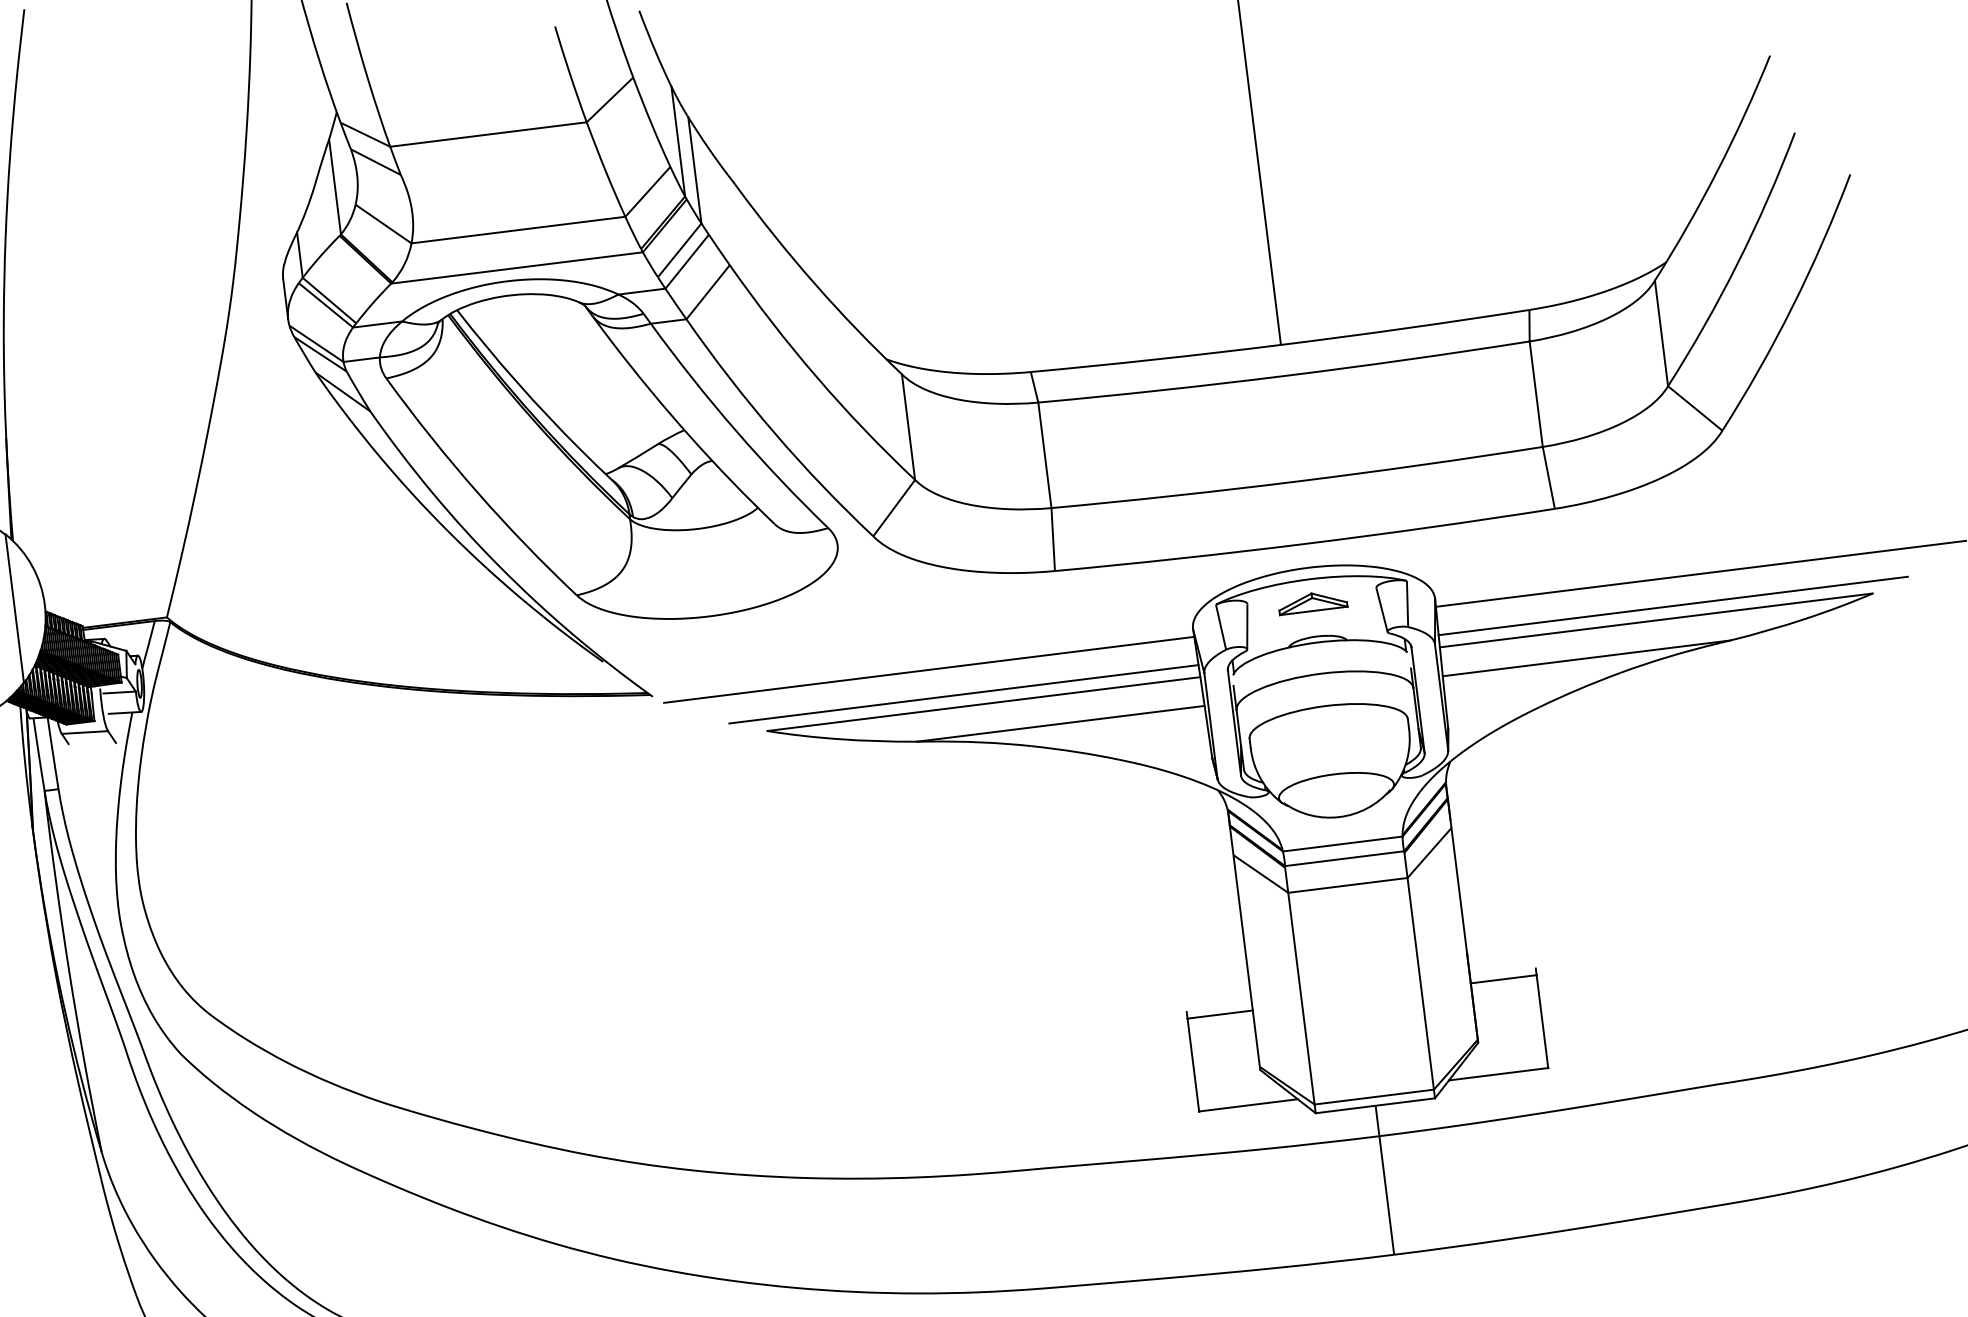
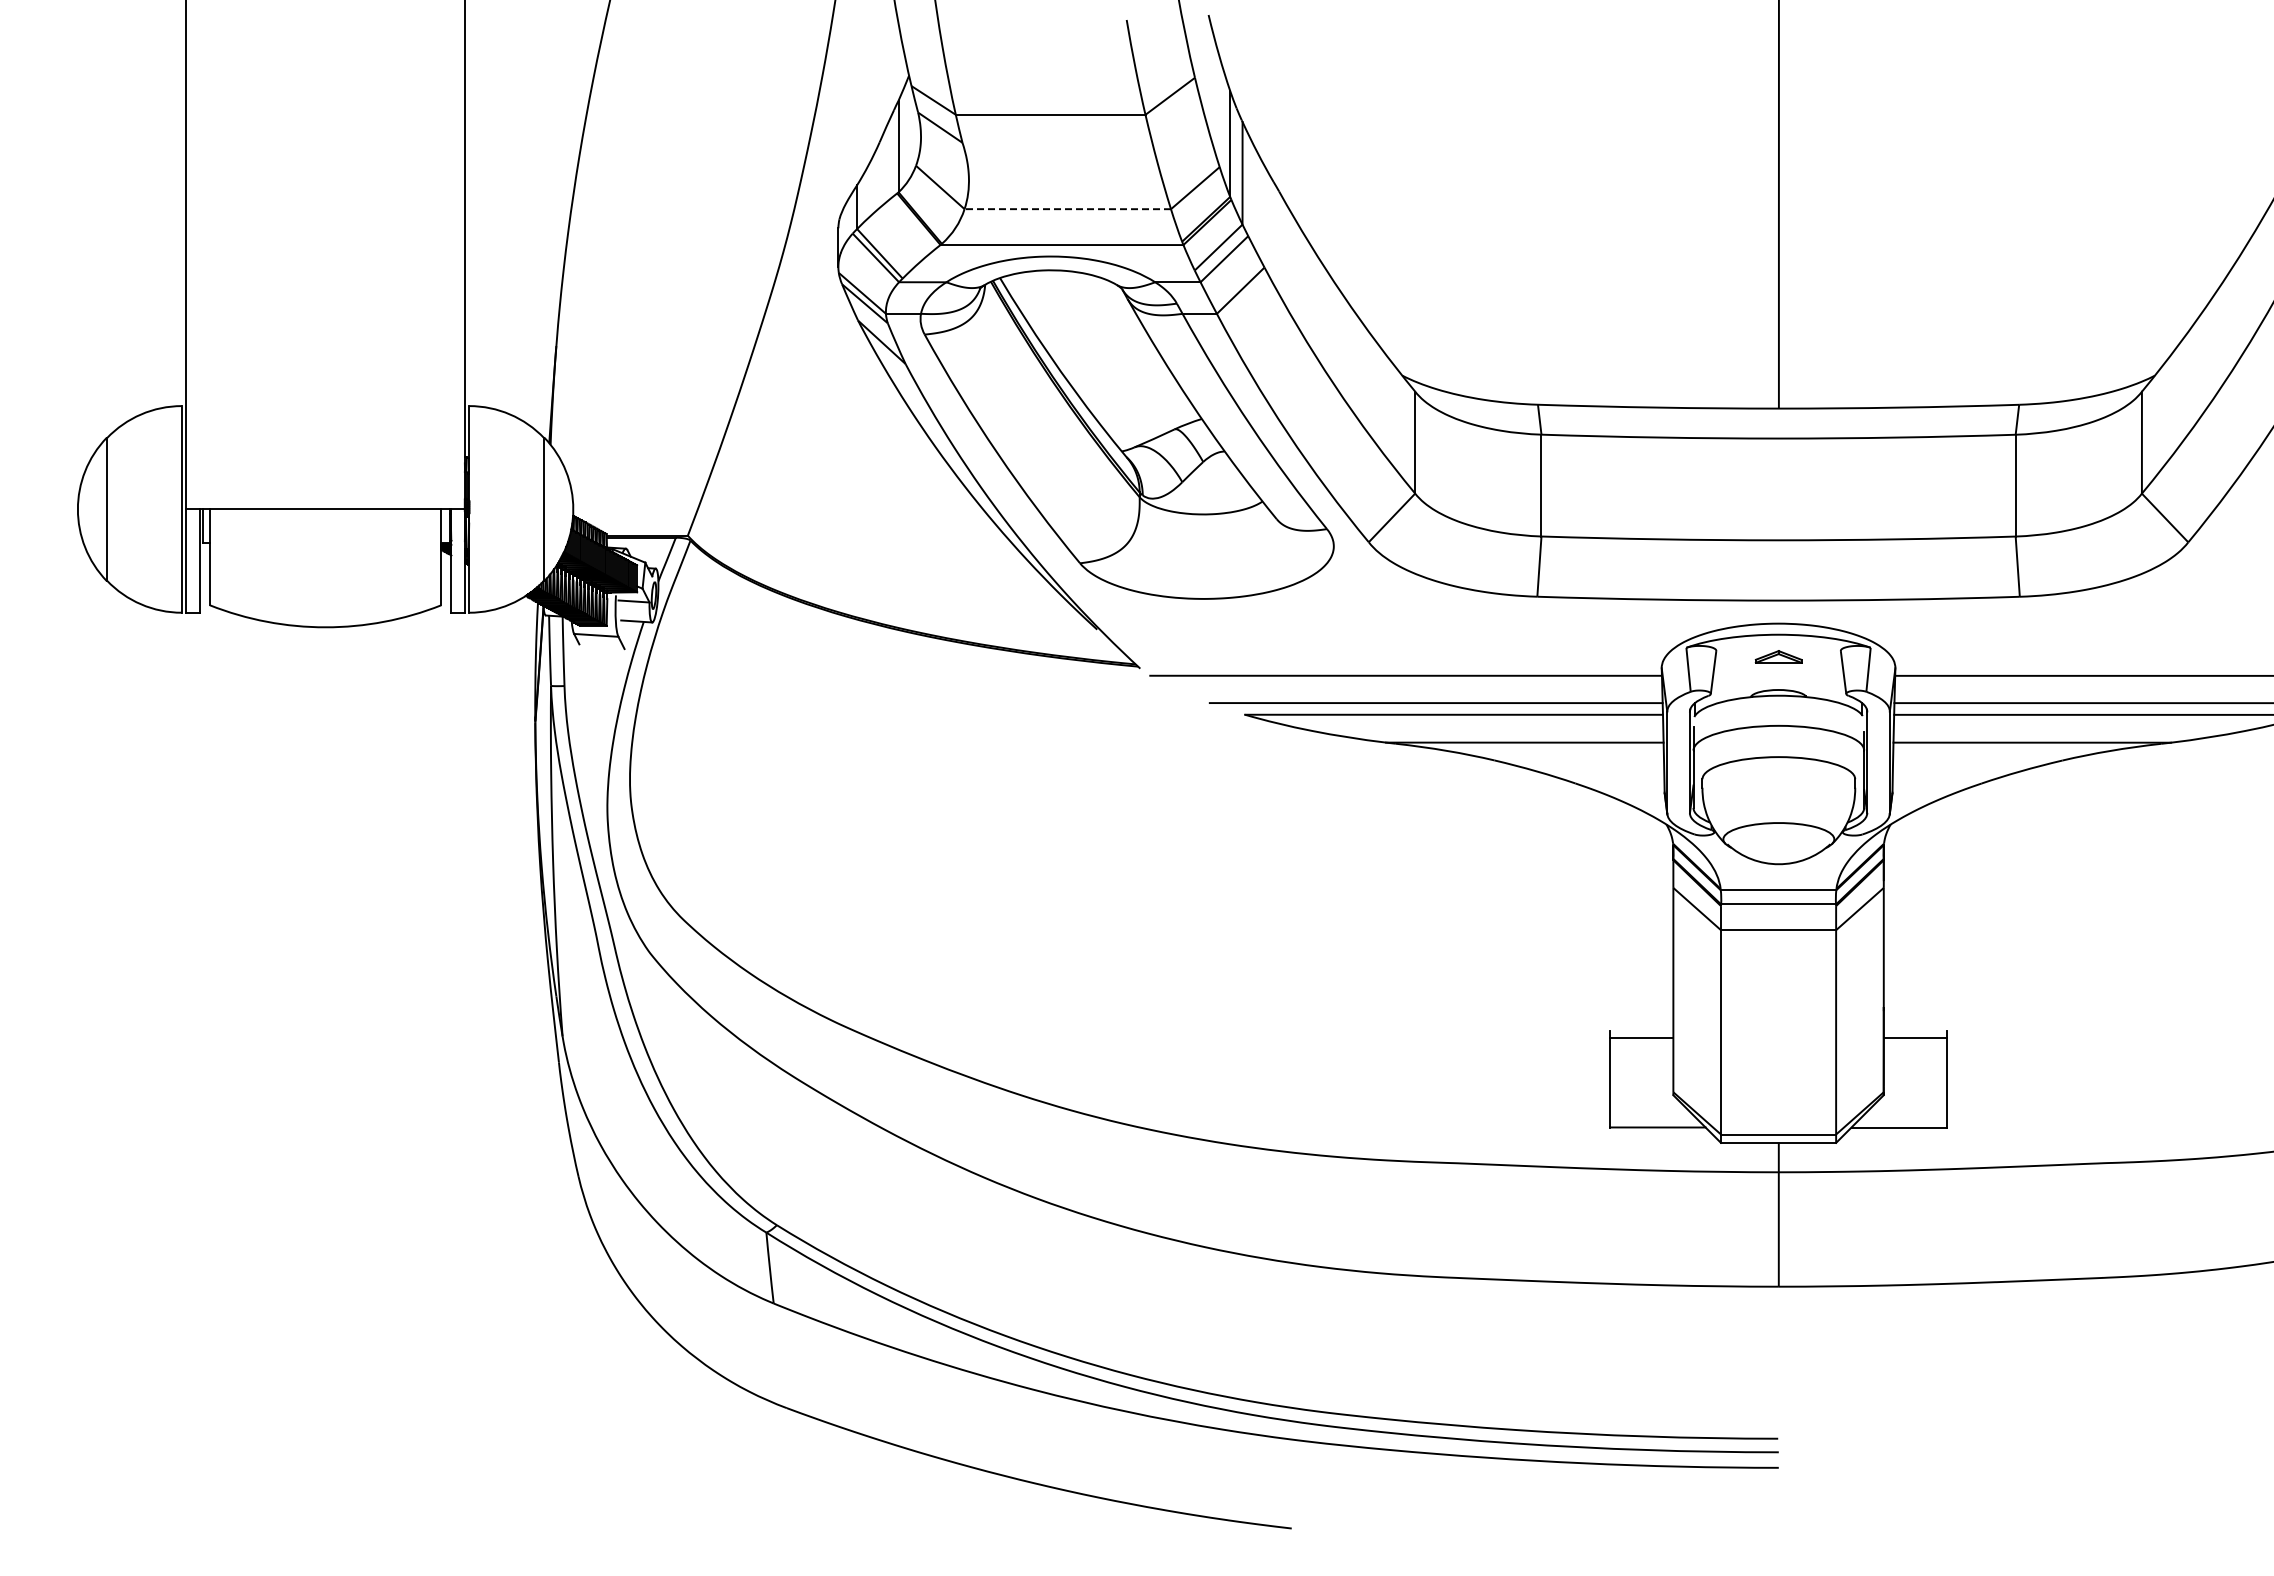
line: (518, 230) -> (1067, 209), solid -> dashed
part: (1312, 601) -> (1778, 656), size x0.7

